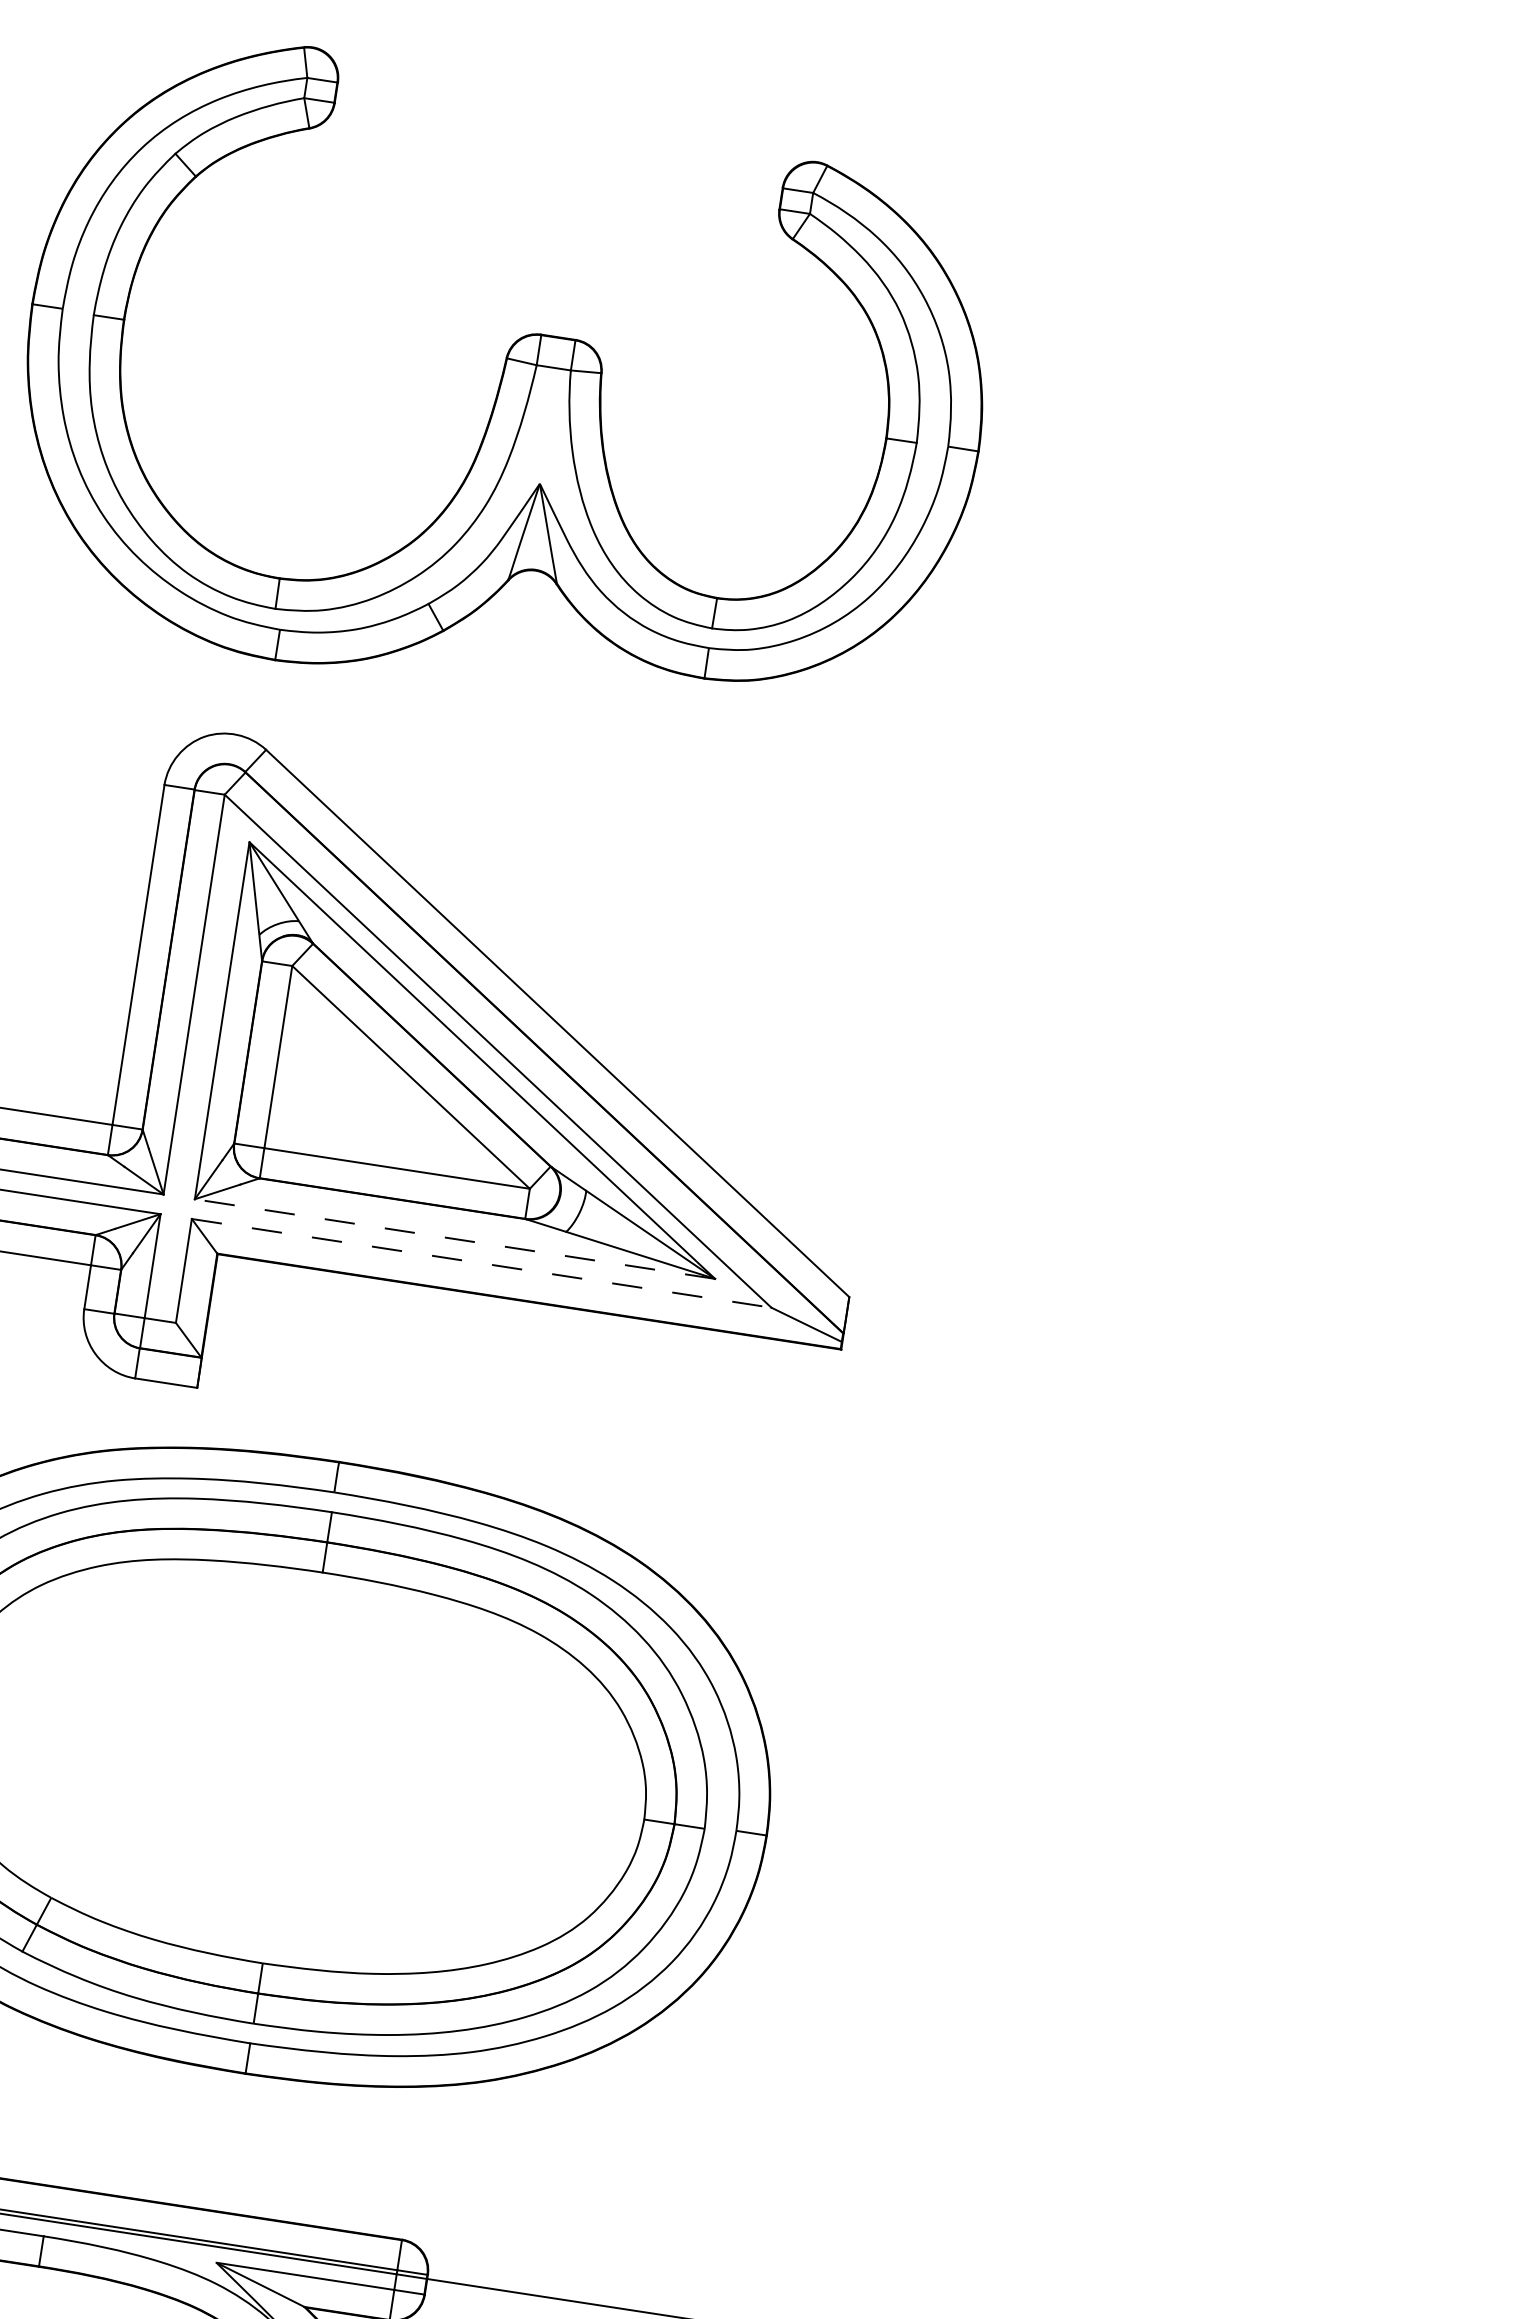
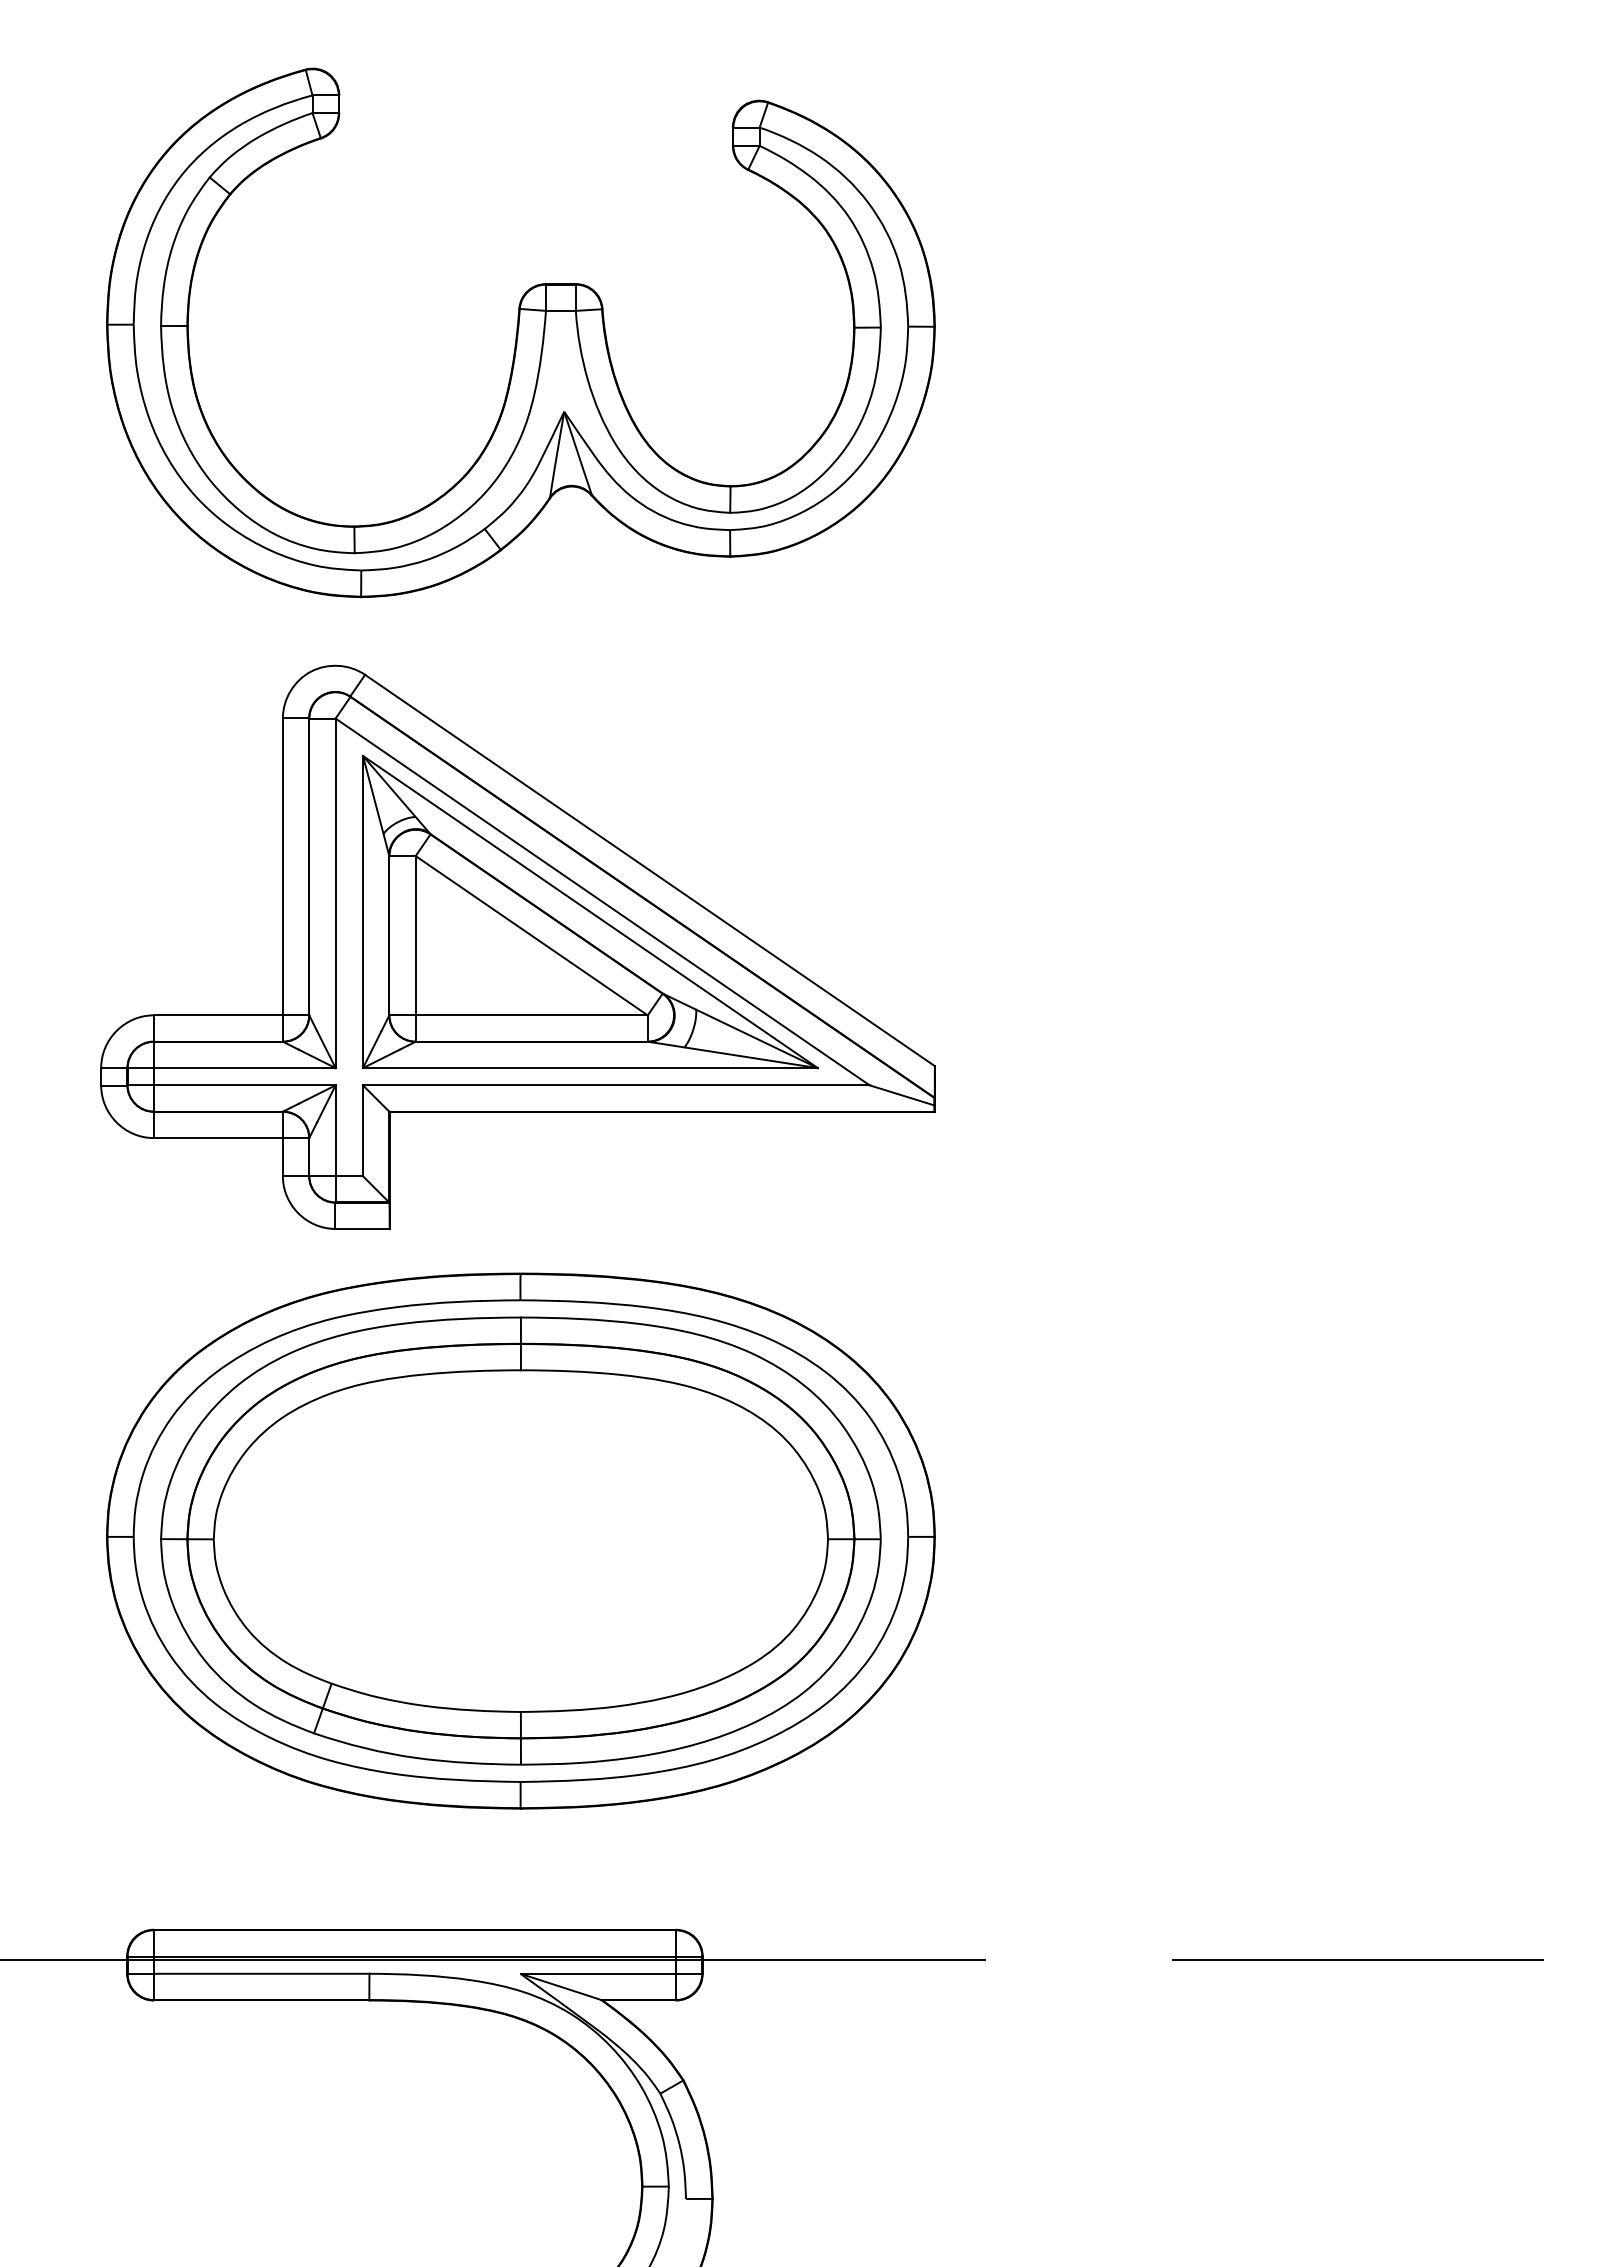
line: (453, 1239) -> (589, 1068), dashed -> solid
line: (481, 1263) -> (616, 1085), dashed -> solid

